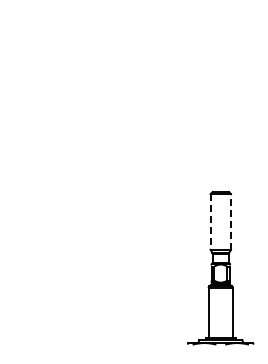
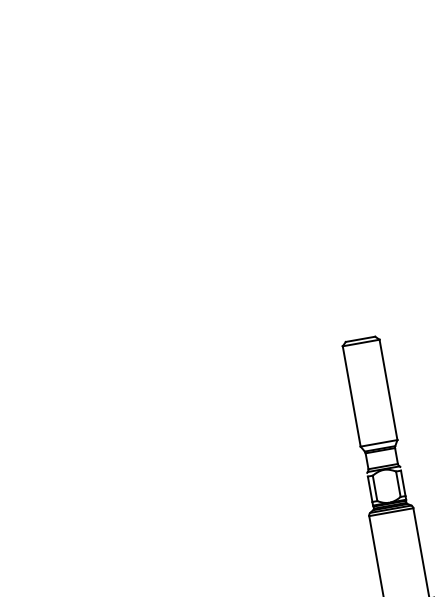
line: (210, 221) -> (351, 395), dashed -> solid
line: (230, 221) -> (387, 389), dashed -> solid

